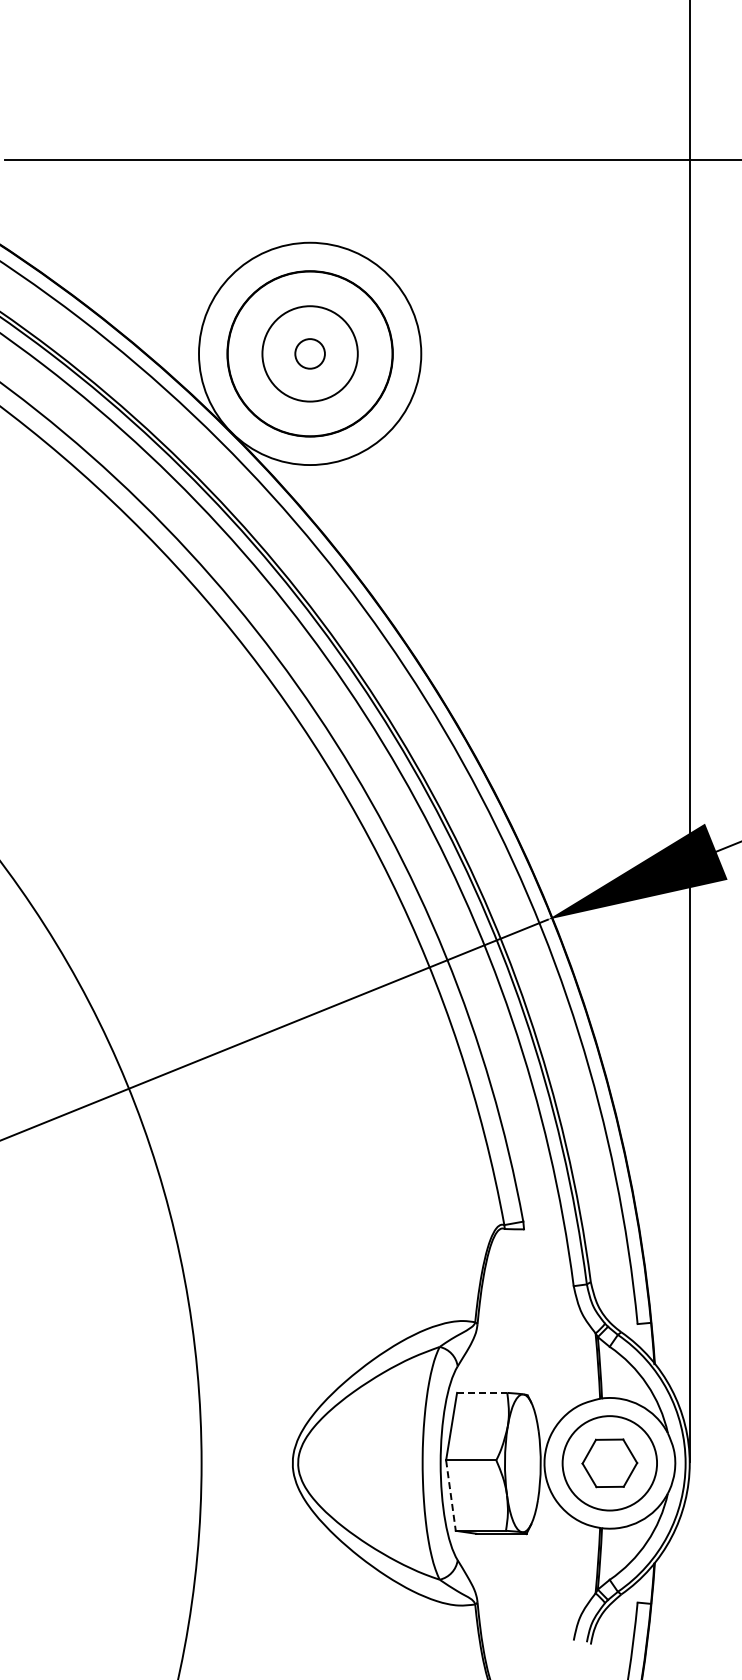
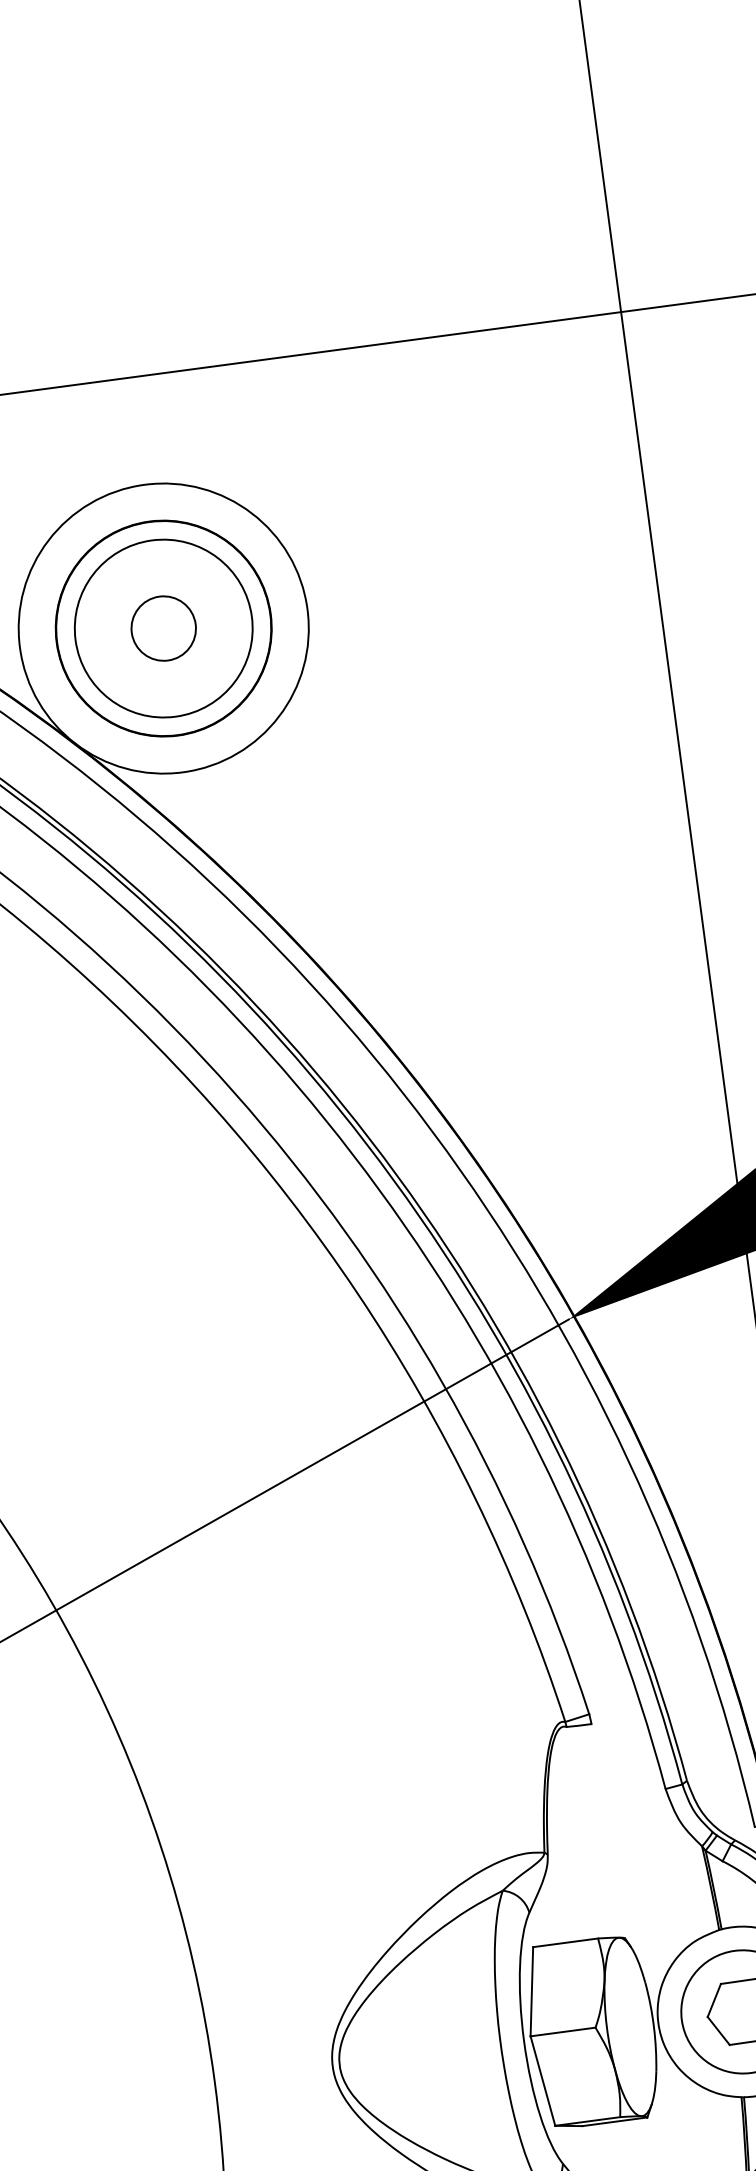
circle: (309, 353) -> (162, 628), size x1.67
circle: (310, 353) -> (164, 627), size x1.43
line: (482, 1392) -> (565, 1942), dashed -> solid
line: (450, 1495) -> (542, 2081), dashed -> solid

